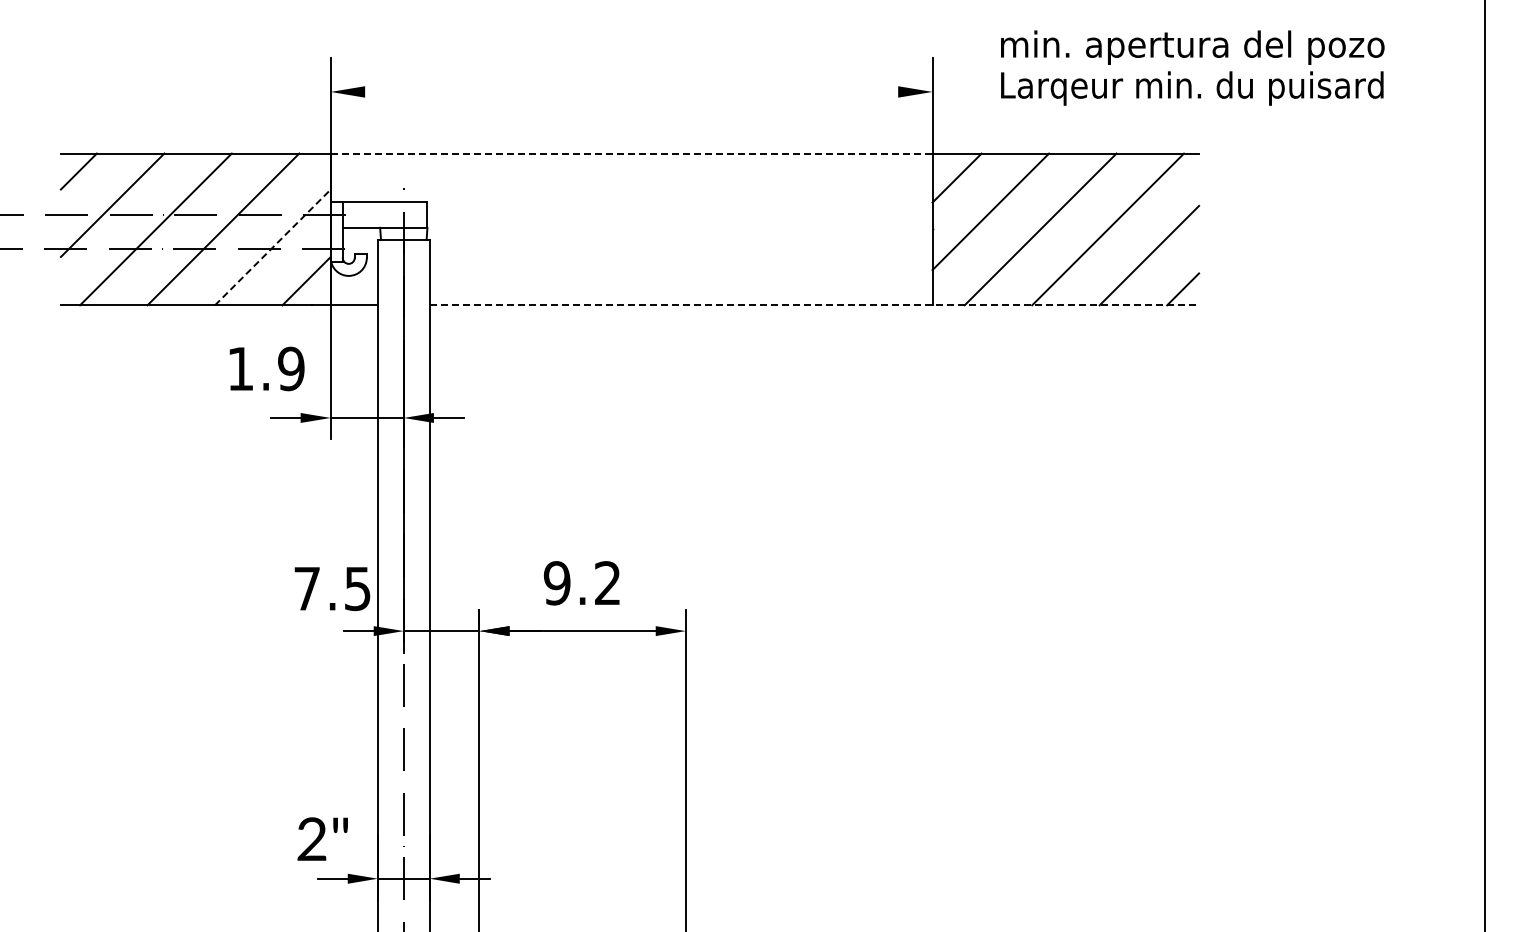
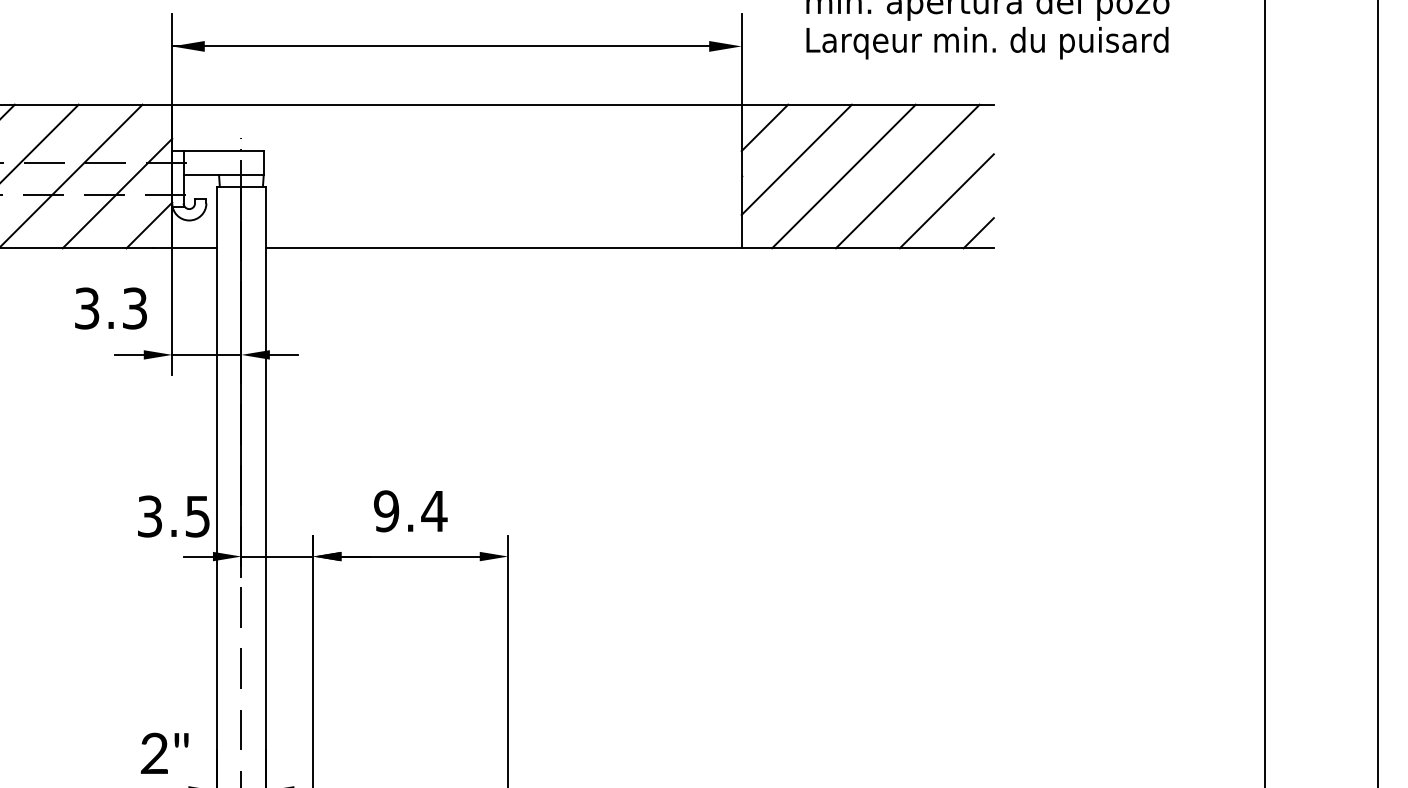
line: (614, 91) -> (440, 45), added
line: (631, 153) -> (456, 104), dashed -> solid
line: (272, 247) -> (117, 193), dashed -> solid
line: (814, 305) -> (629, 248), dashed -> solid
text: (266, 368) -> (111, 308), 1.9 -> 3.3
text: (607, 582) -> (434, 510), 9.2 -> 9.4
text: (306, 588) -> (149, 516), 7.5 -> 3.5

